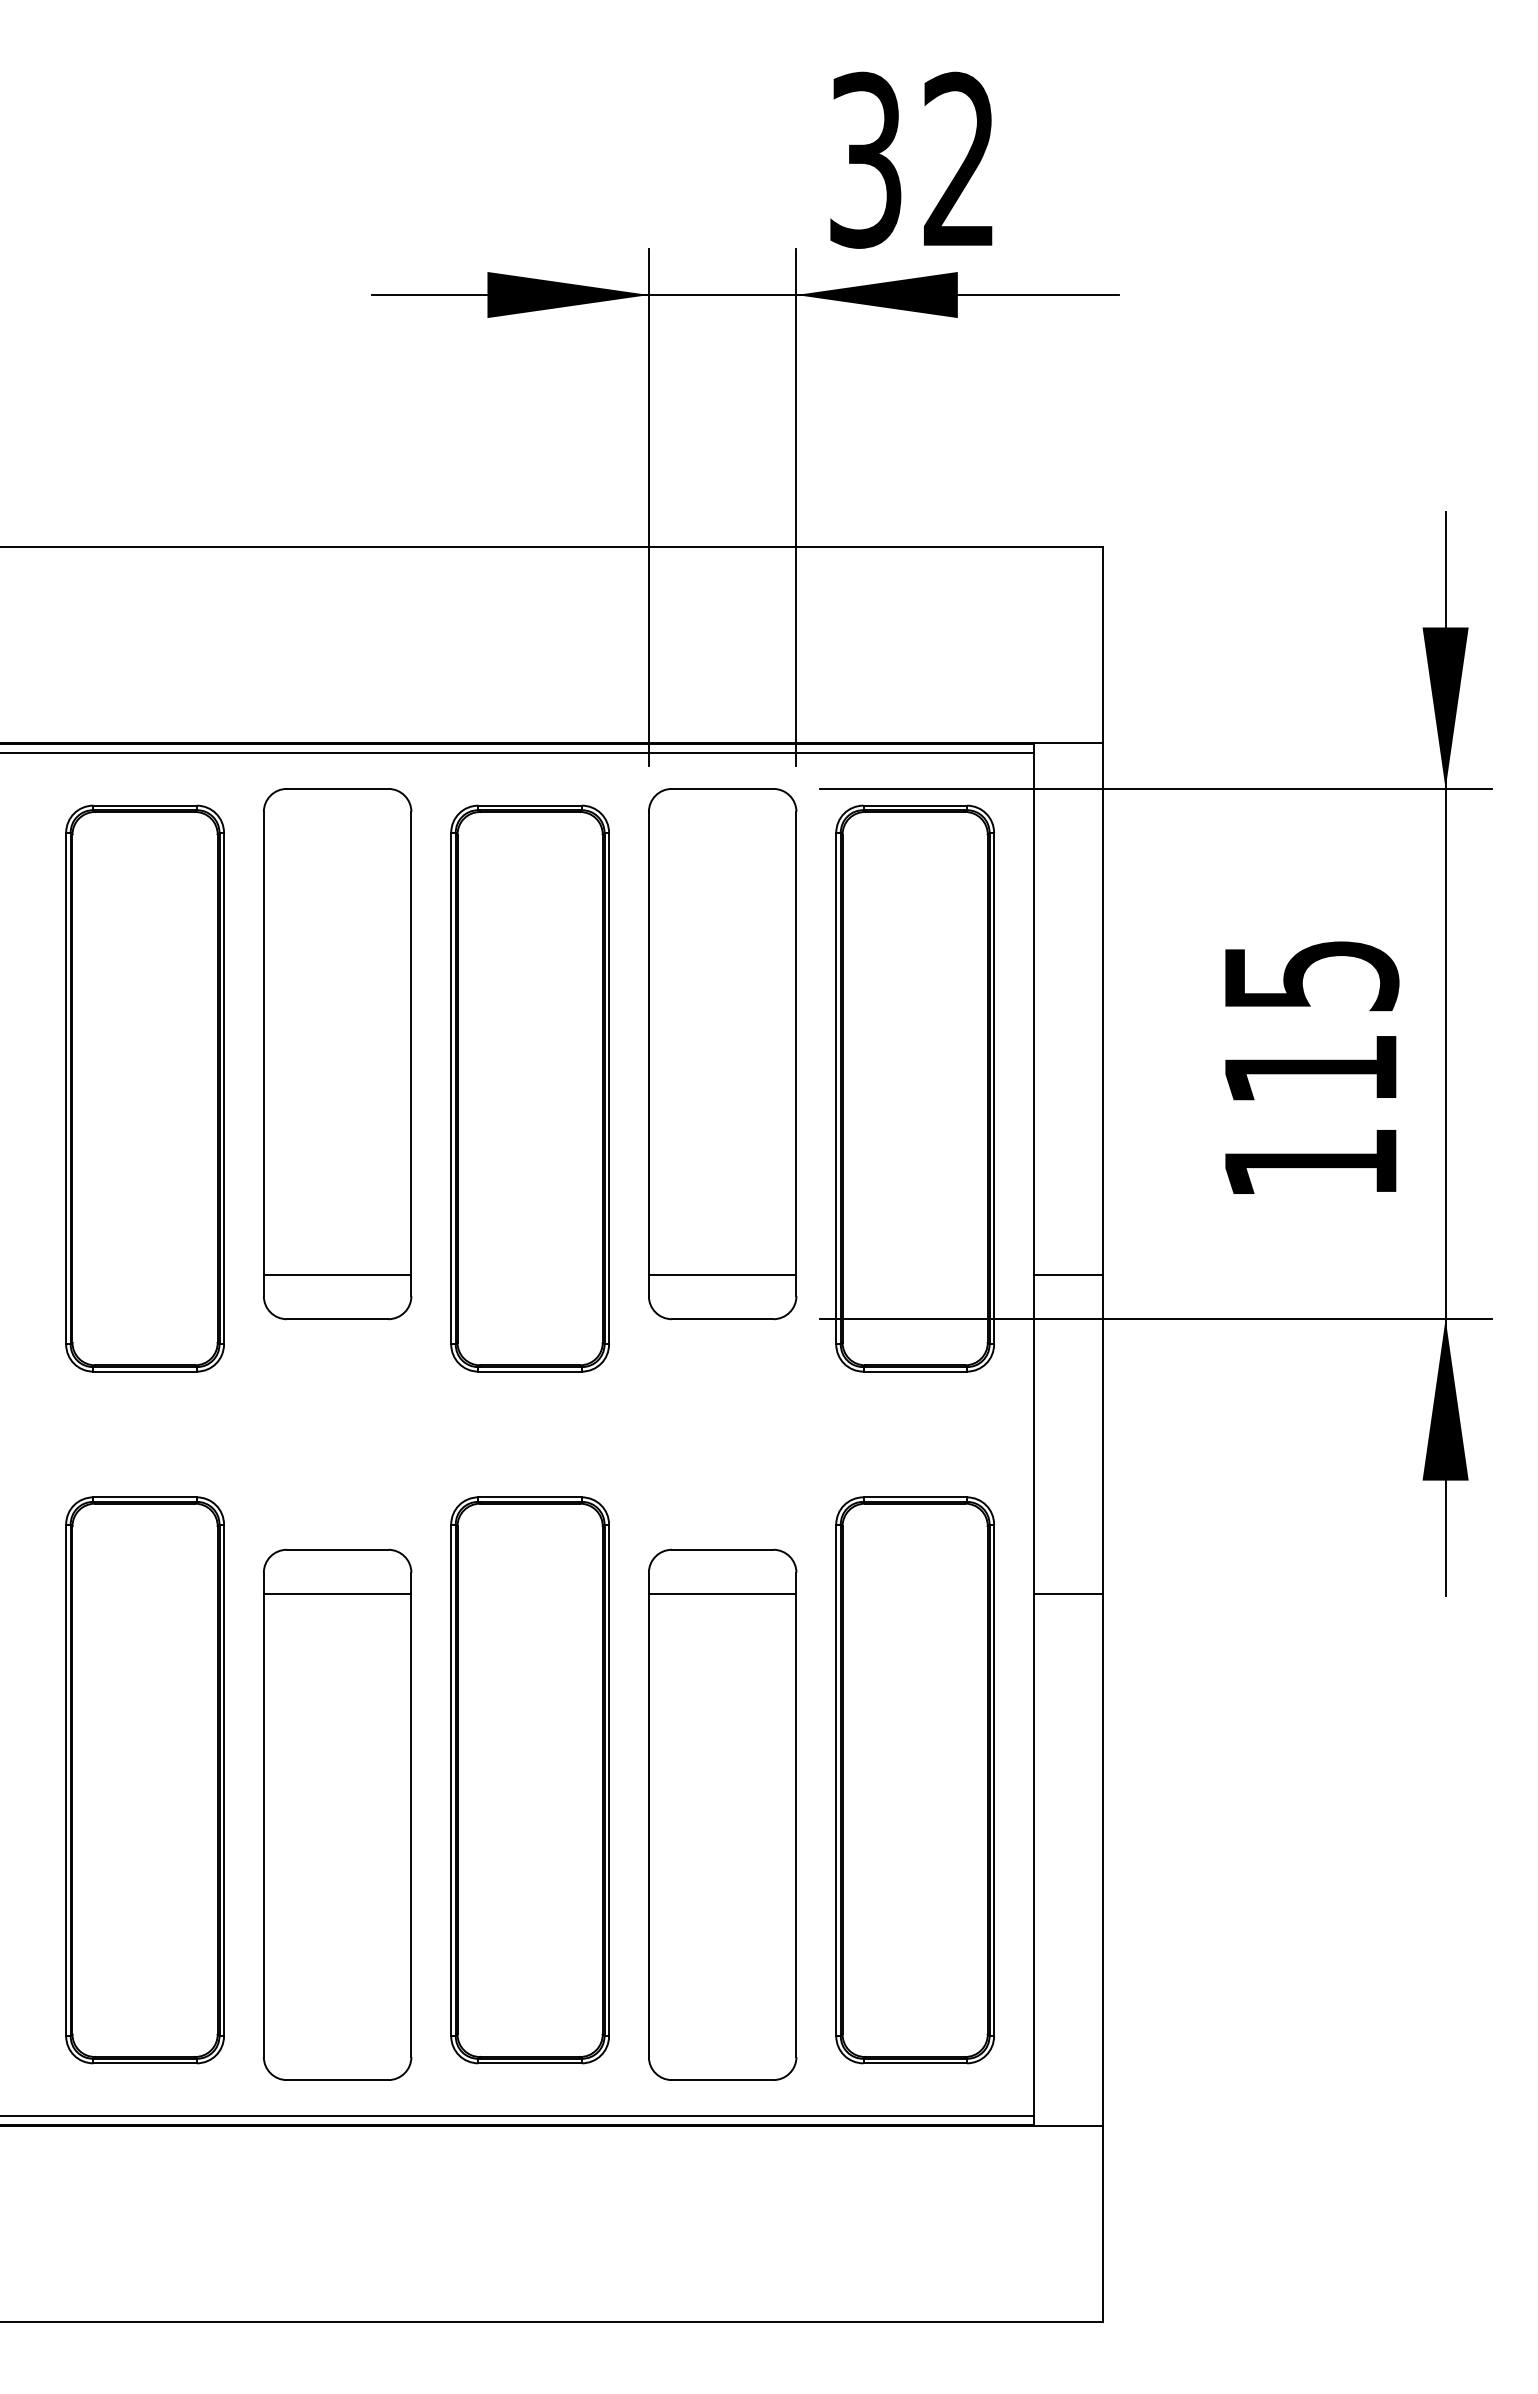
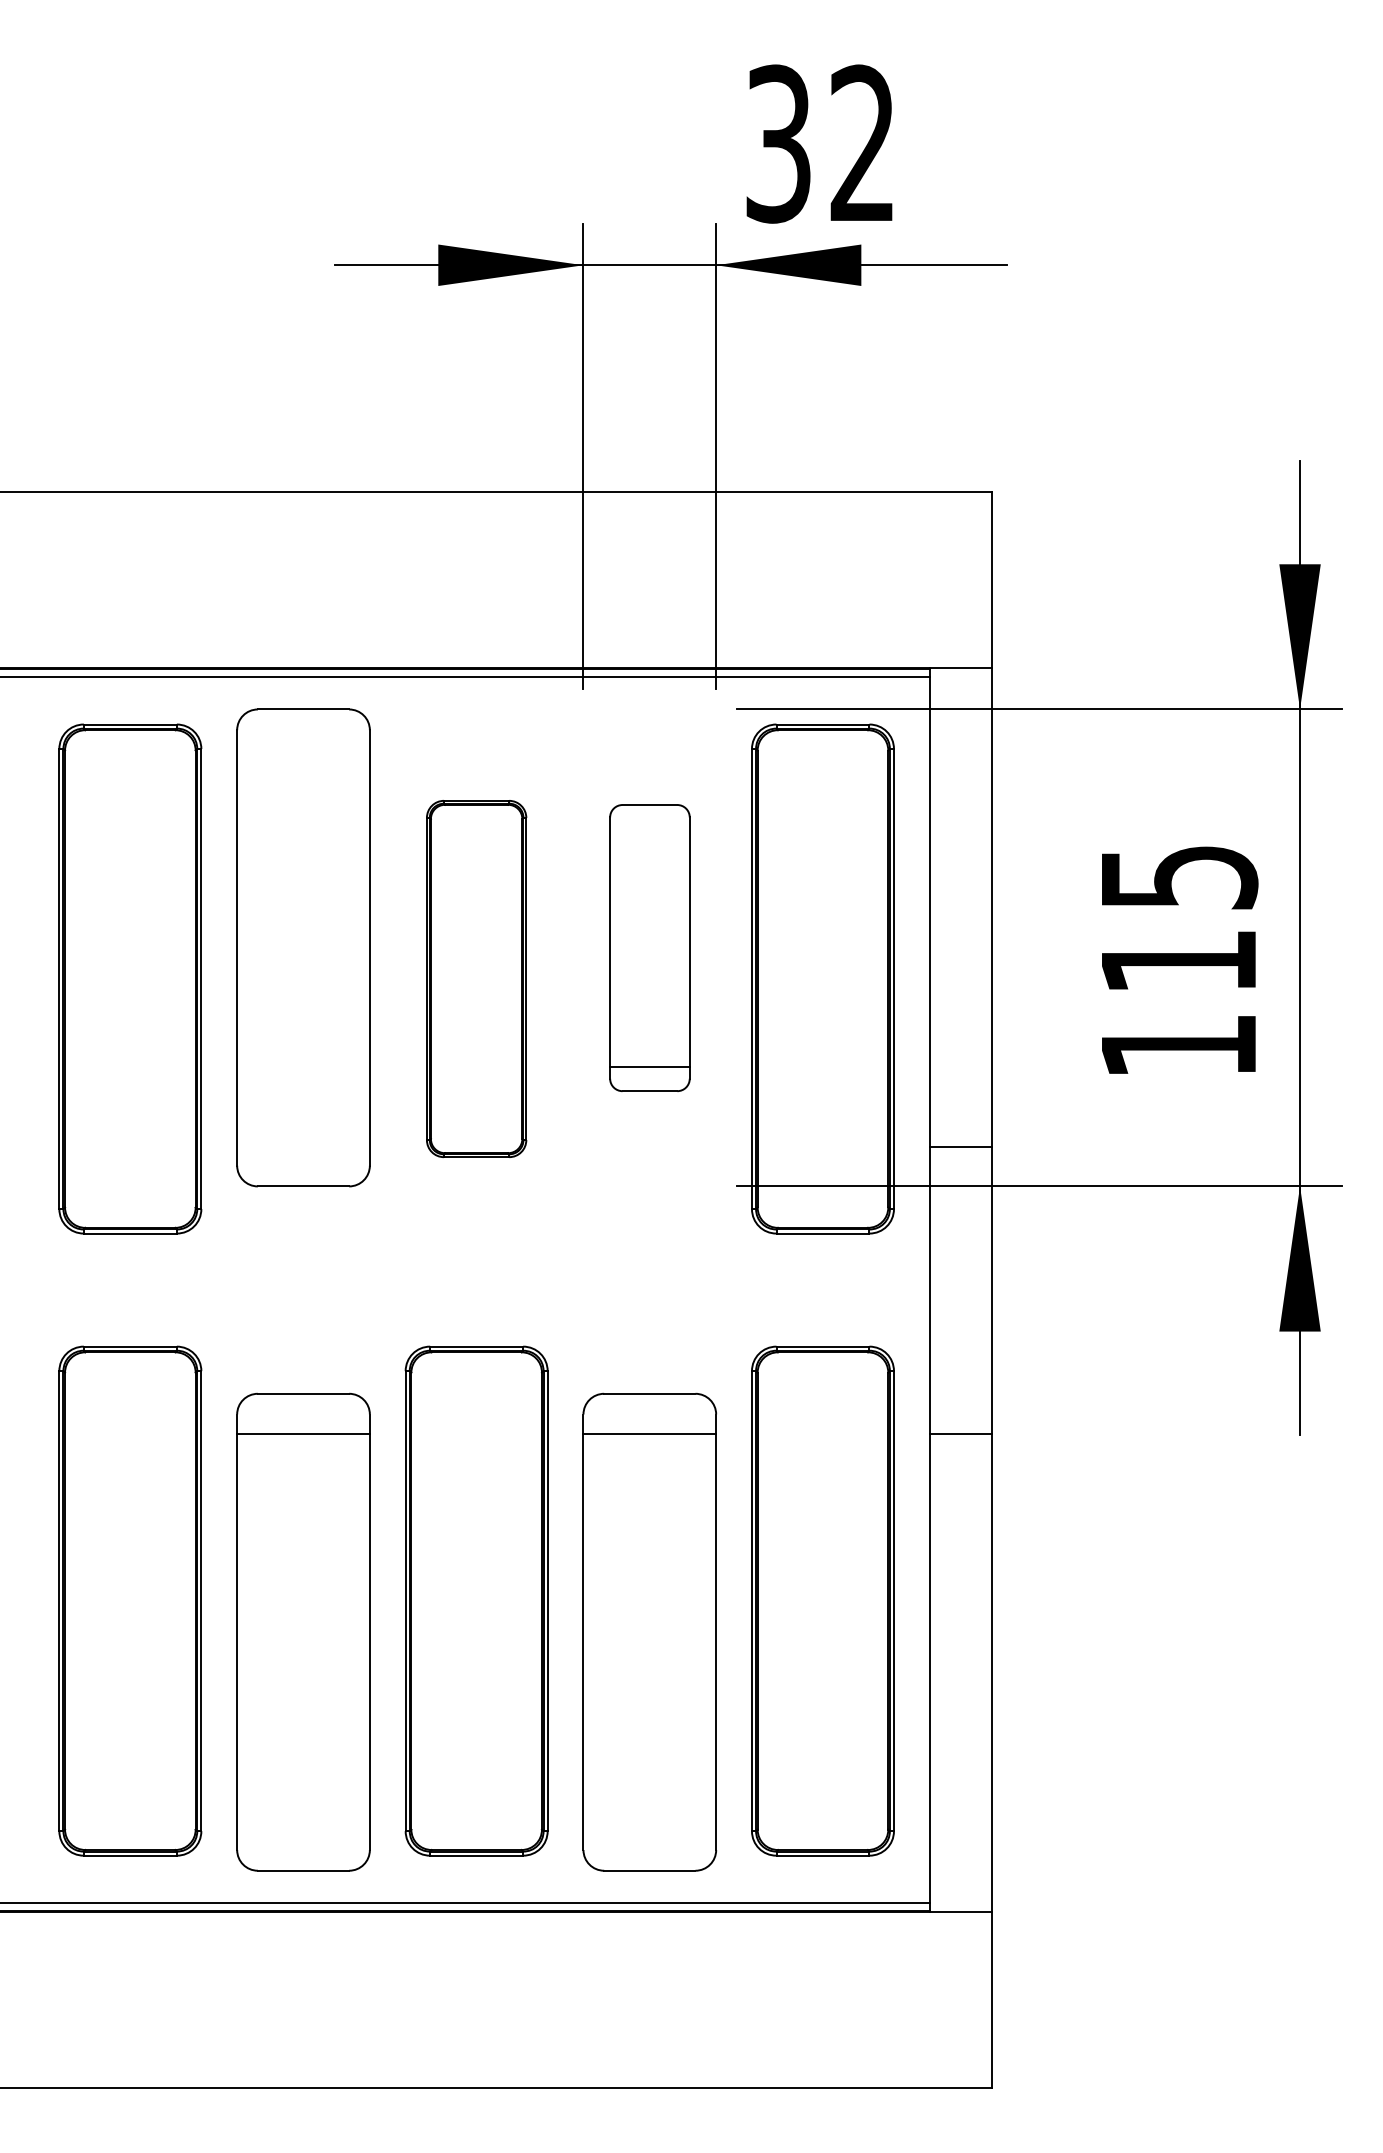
part: (722, 1054) -> (649, 948), size x0.6
part: (529, 1088) -> (476, 978), size x0.7
line: (337, 1274) -> (303, 1146), removed

